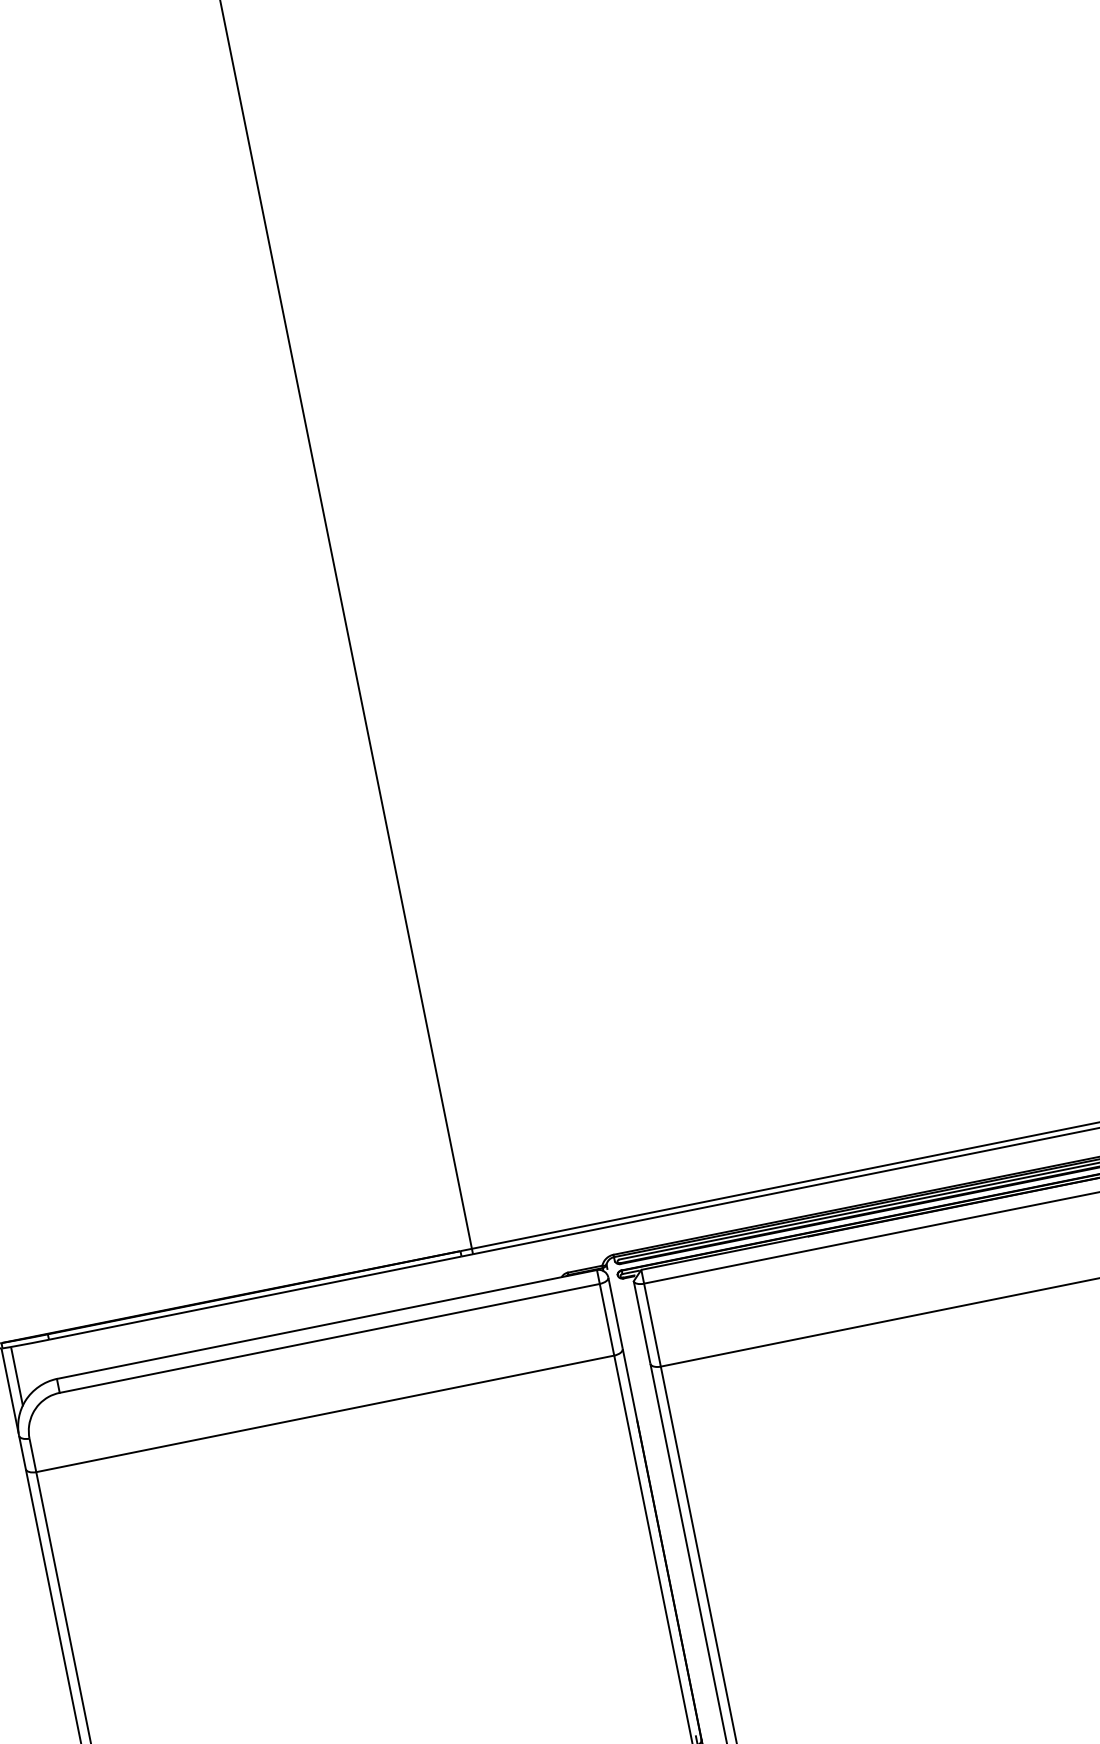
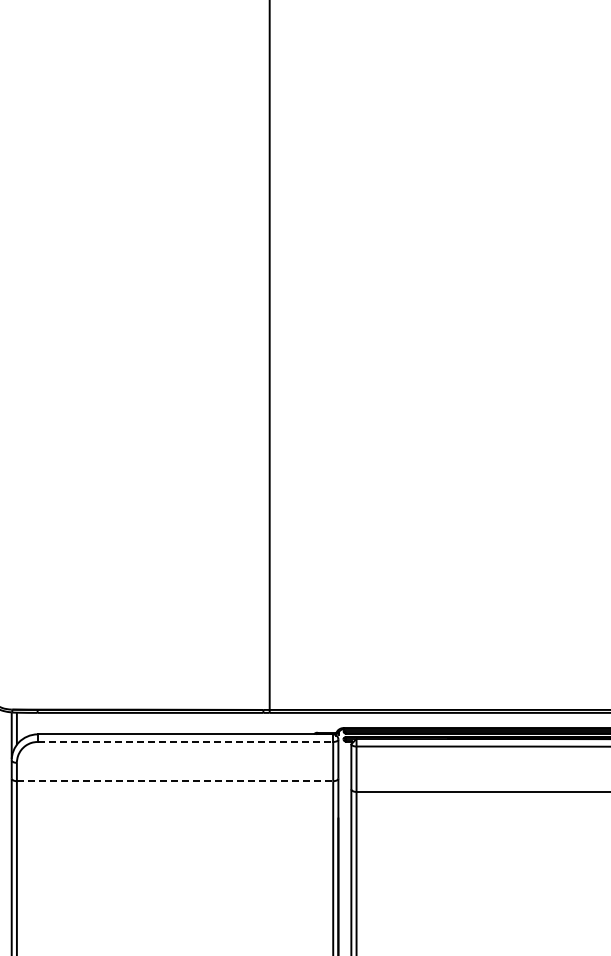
line: (330, 1339) -> (185, 742), solid -> dashed
line: (326, 1414) -> (175, 781), solid -> dashed

